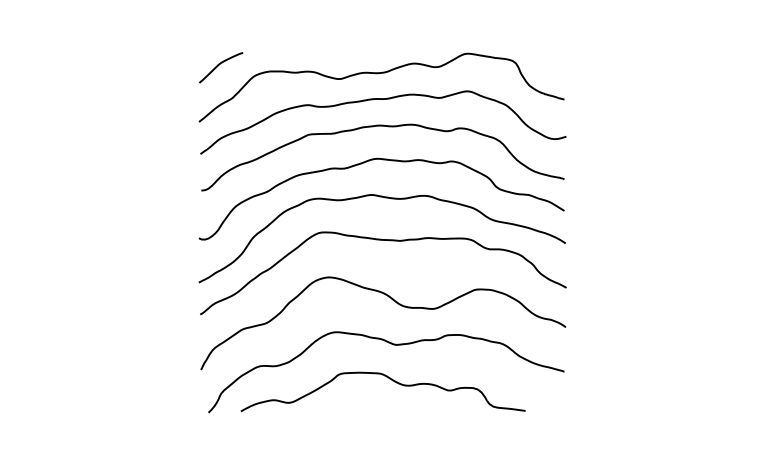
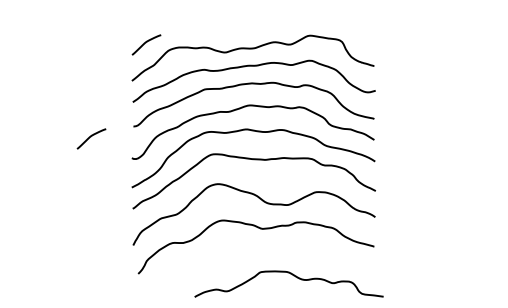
curve: (138, 207) -> (91, 137), added
curve: (389, 380) -> (293, 276), moved

